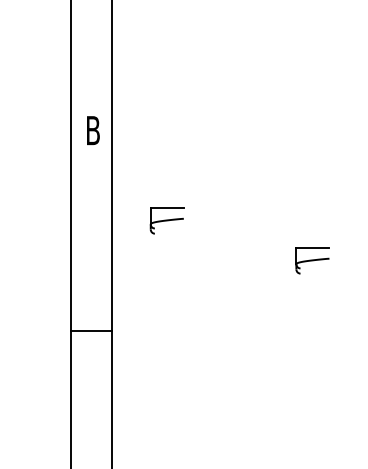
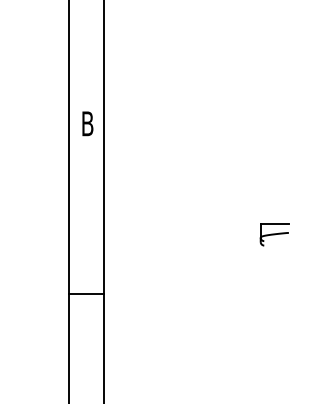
part: (166, 220) -> (150, 200), removed

